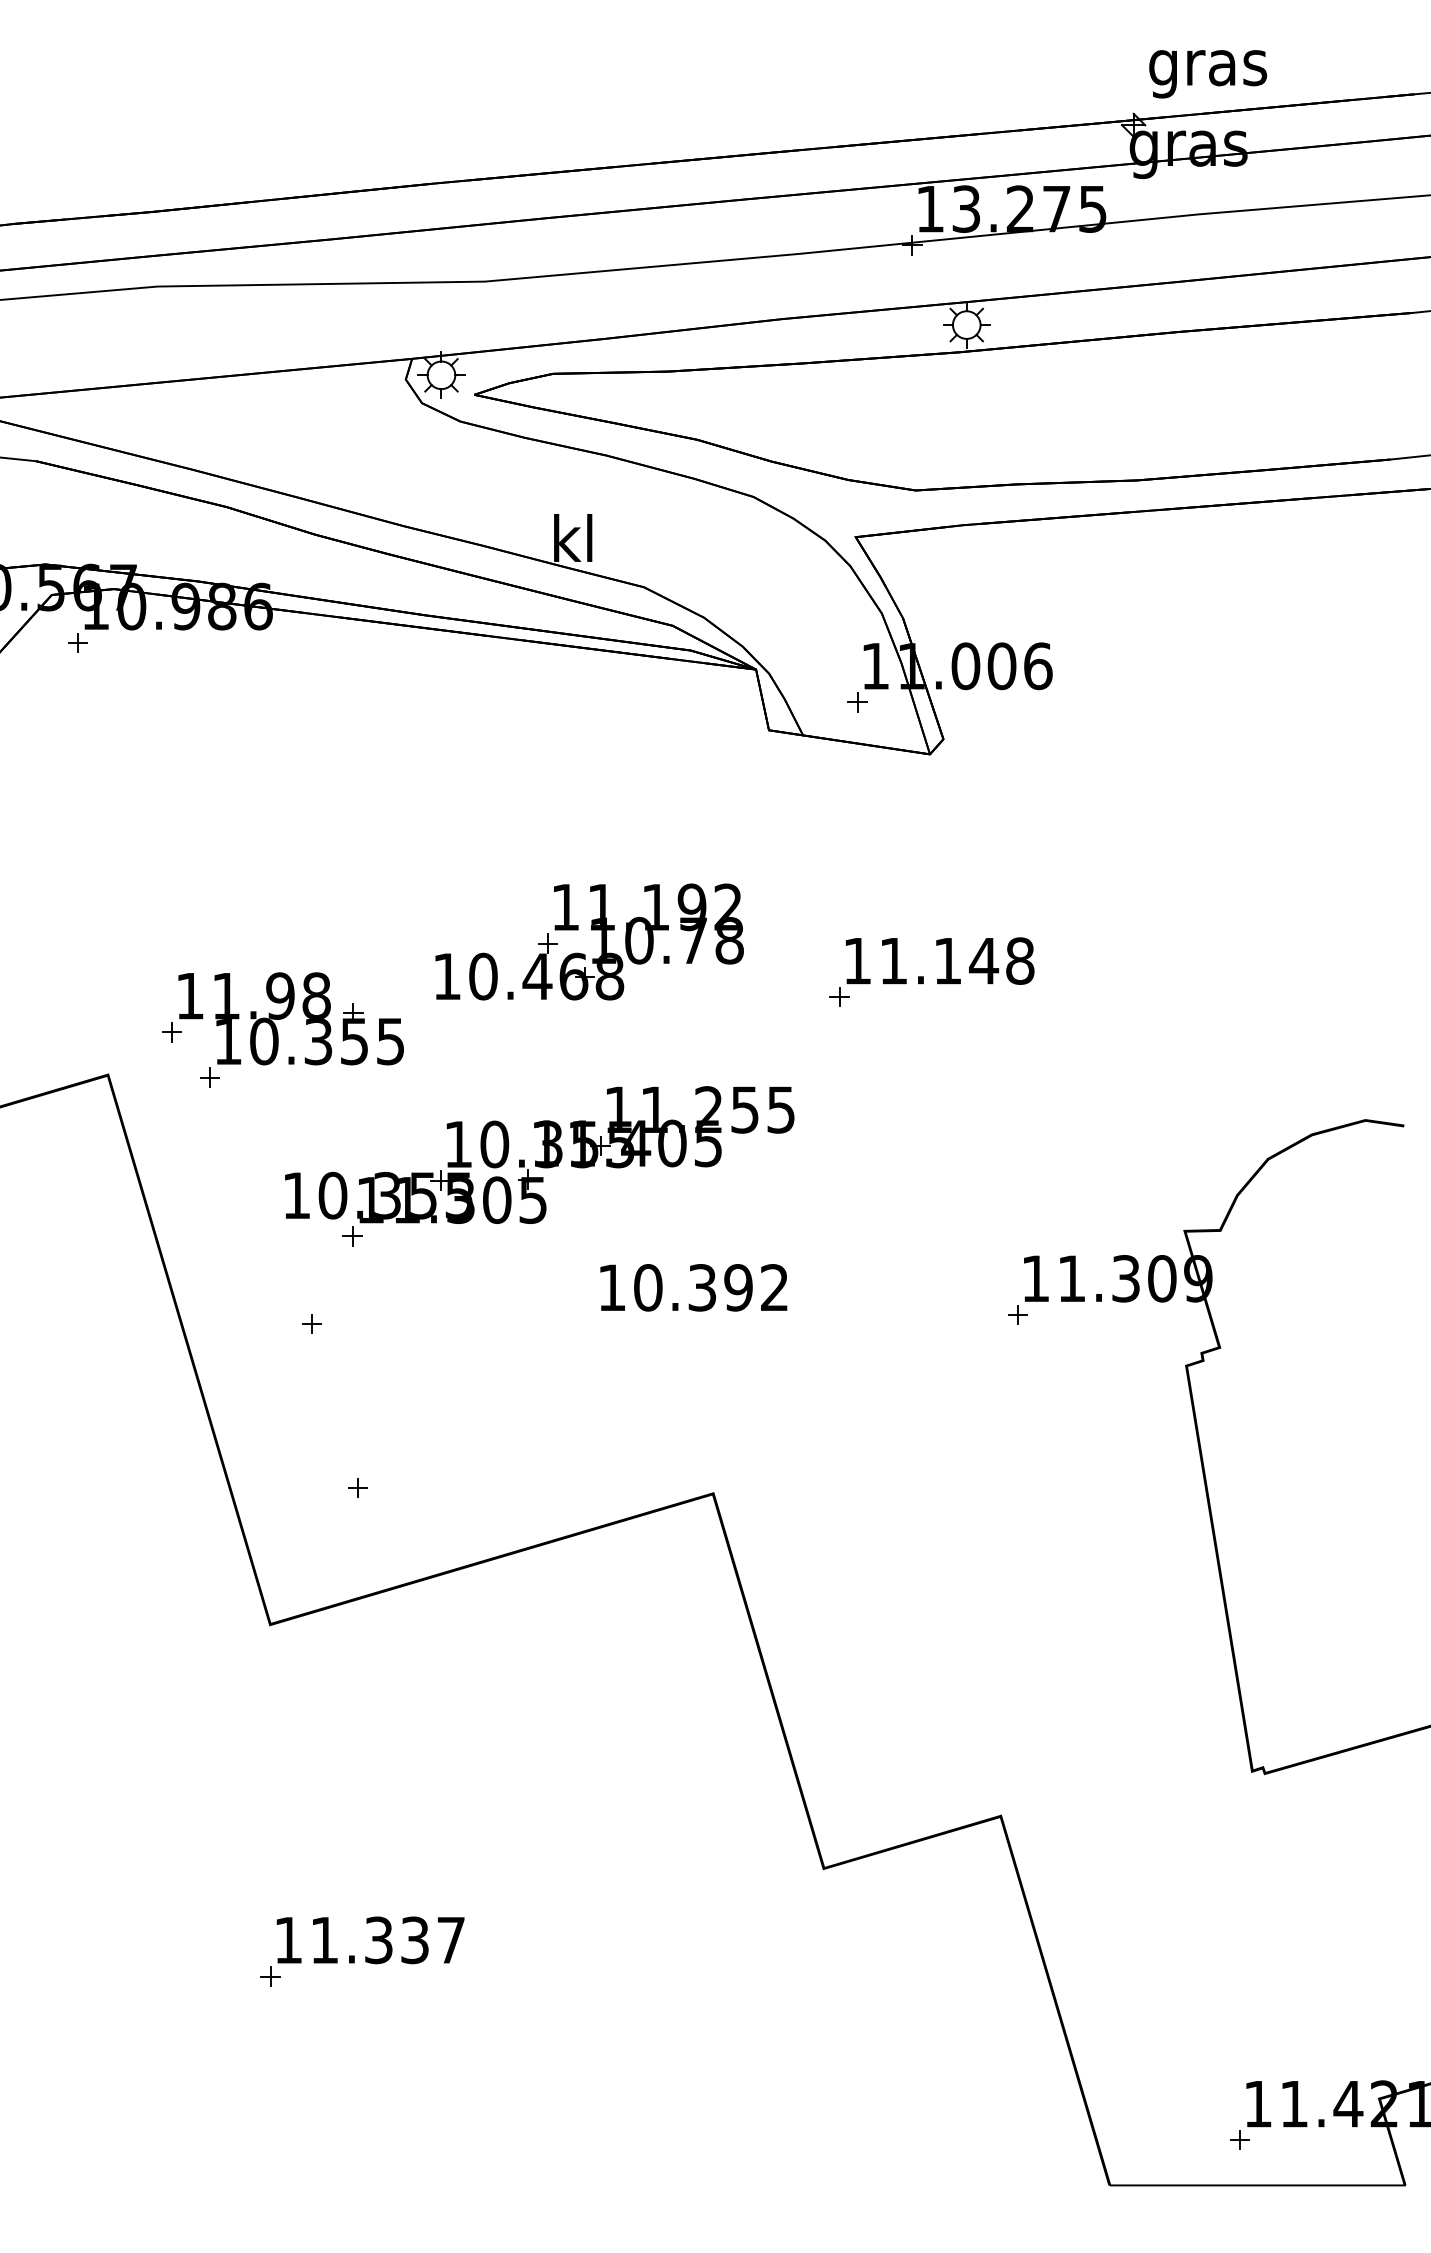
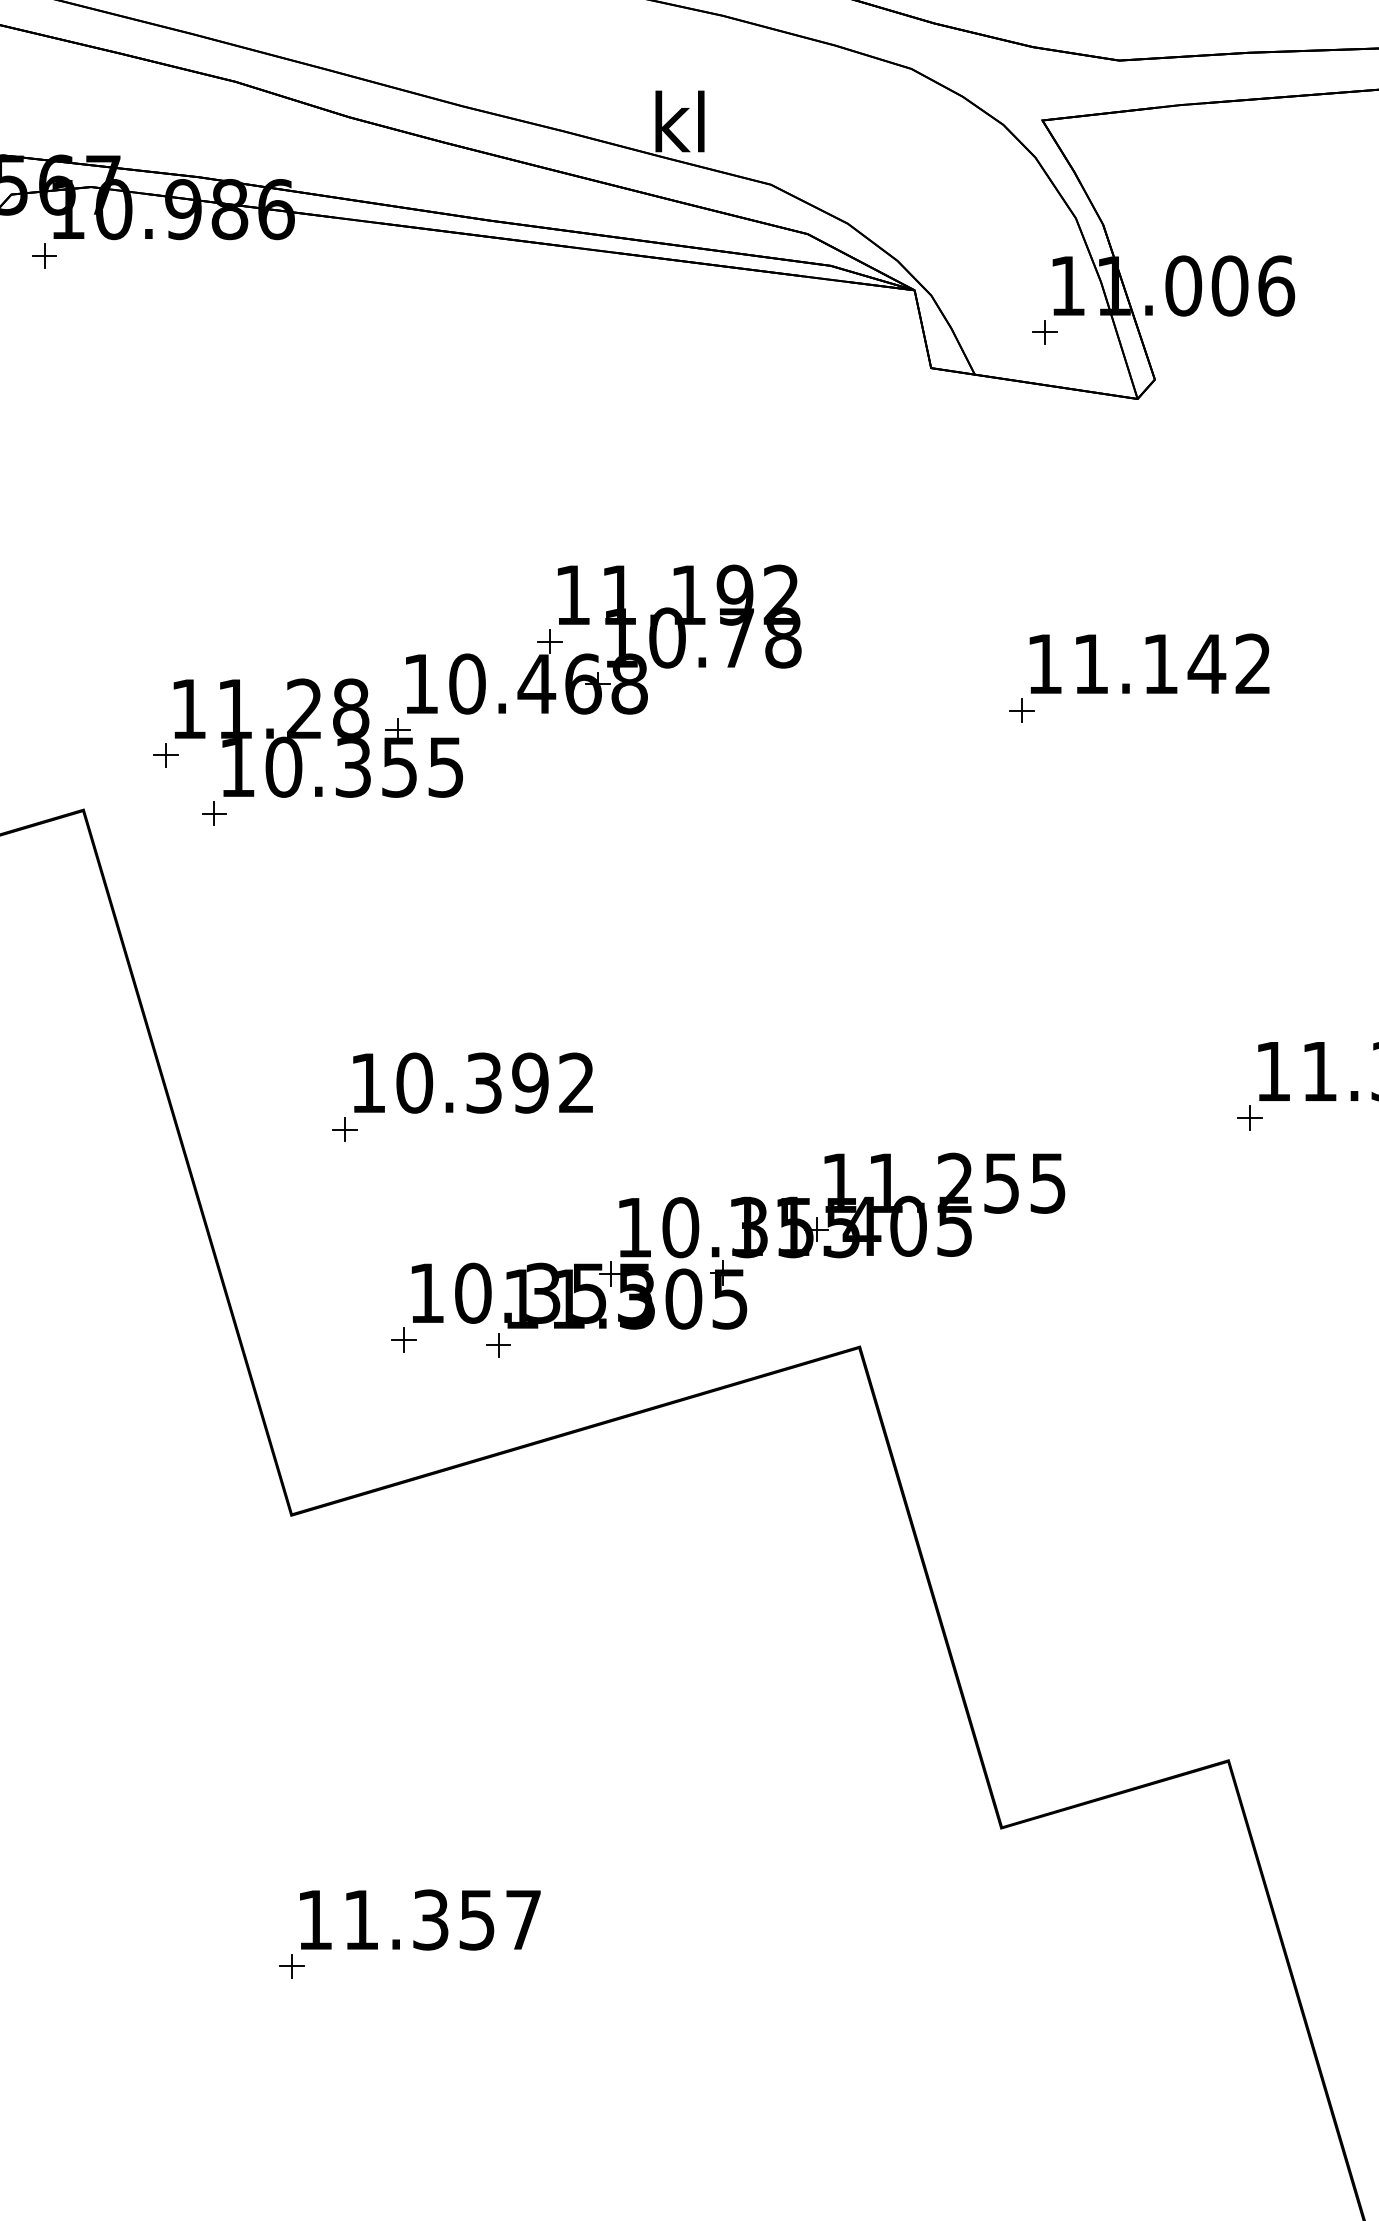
part: (591, 930) -> (606, 624), moved
text: (1020, 960) -> (1253, 663), 11.148 -> 11.142
text: (280, 995) -> (304, 708), 11.98 -> 11.28
part: (539, 1166) -> (738, 1255), moved
text: (693, 1287) -> (472, 1082), moved
text: (414, 1939) -> (476, 1918), 11.337 -> 11.357

